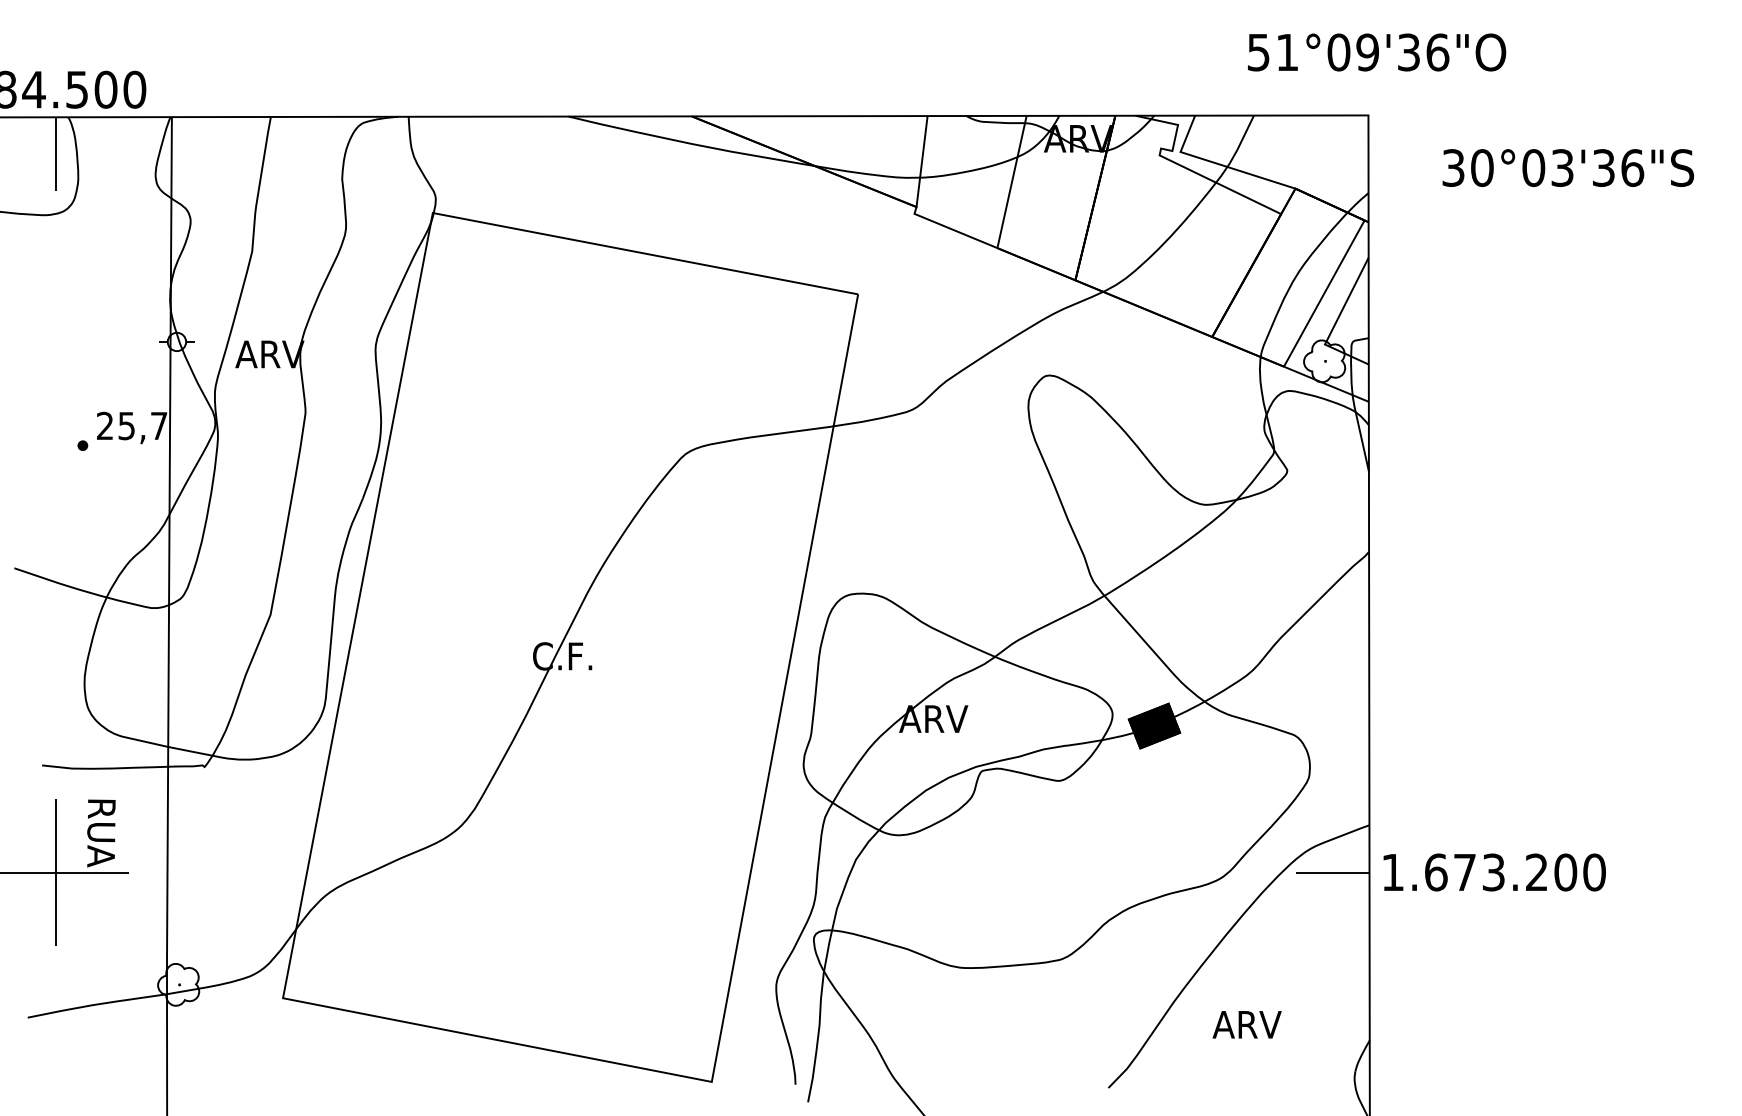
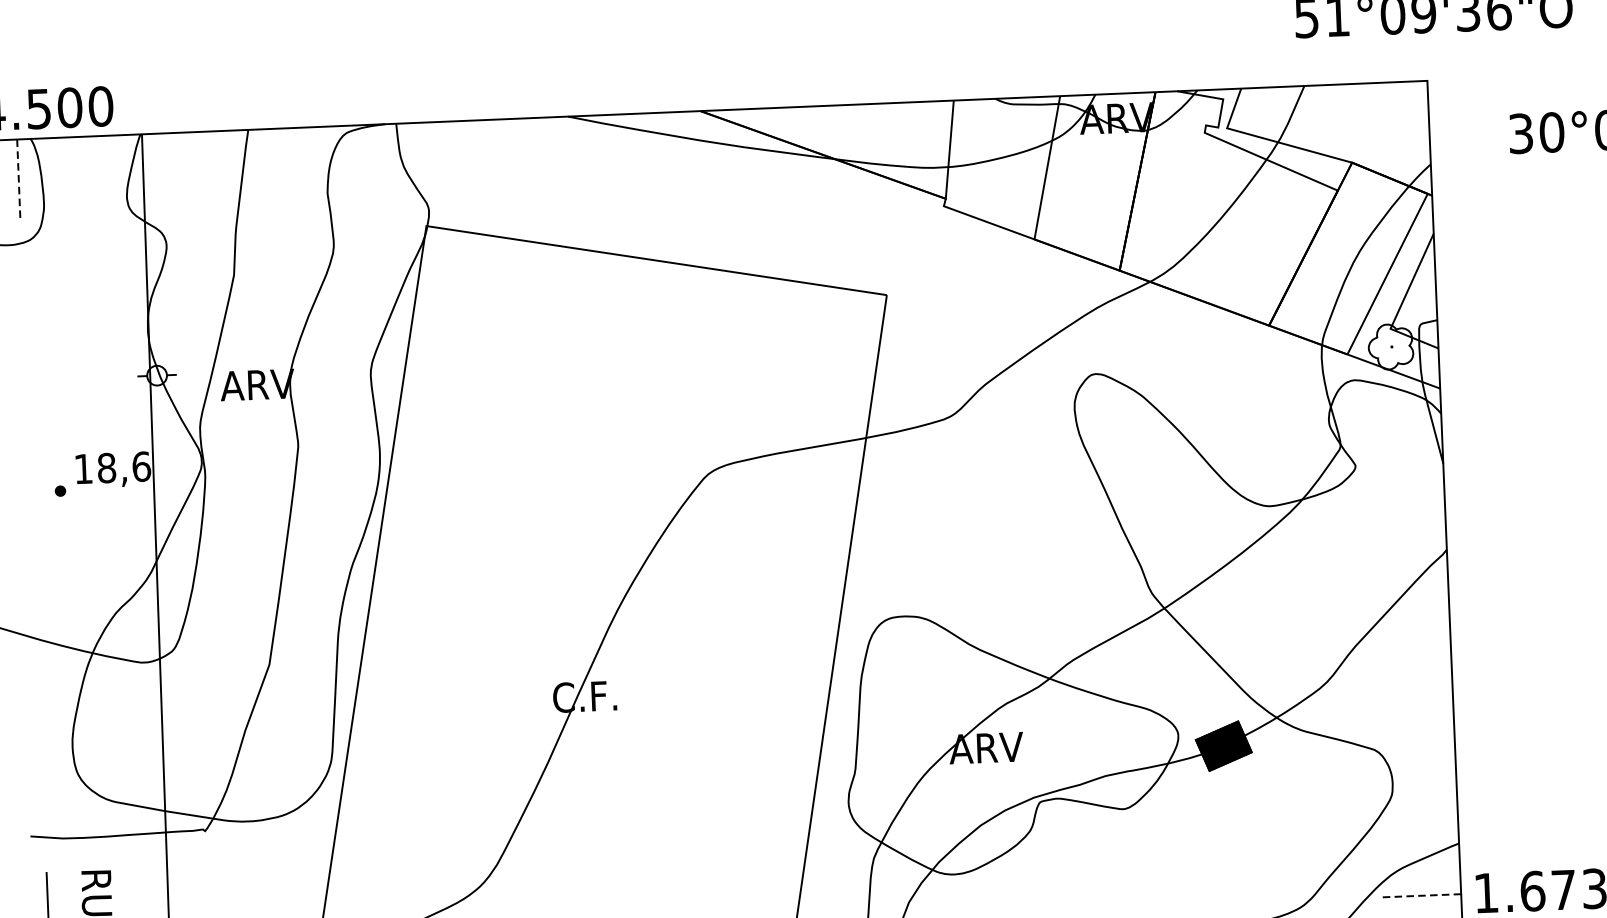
line: (55, 153) -> (18, 178), solid -> dashed
text: (132, 425) -> (112, 467), 25,7 -> 18,6
line: (1332, 872) -> (1421, 895), solid -> dashed

